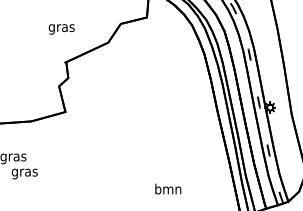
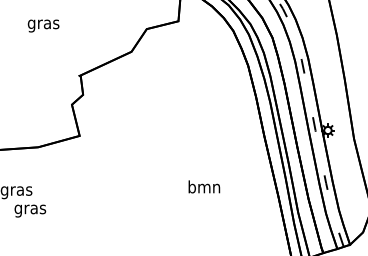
text: (61, 29) -> (43, 26), moved
text: (168, 188) -> (204, 186), moved

